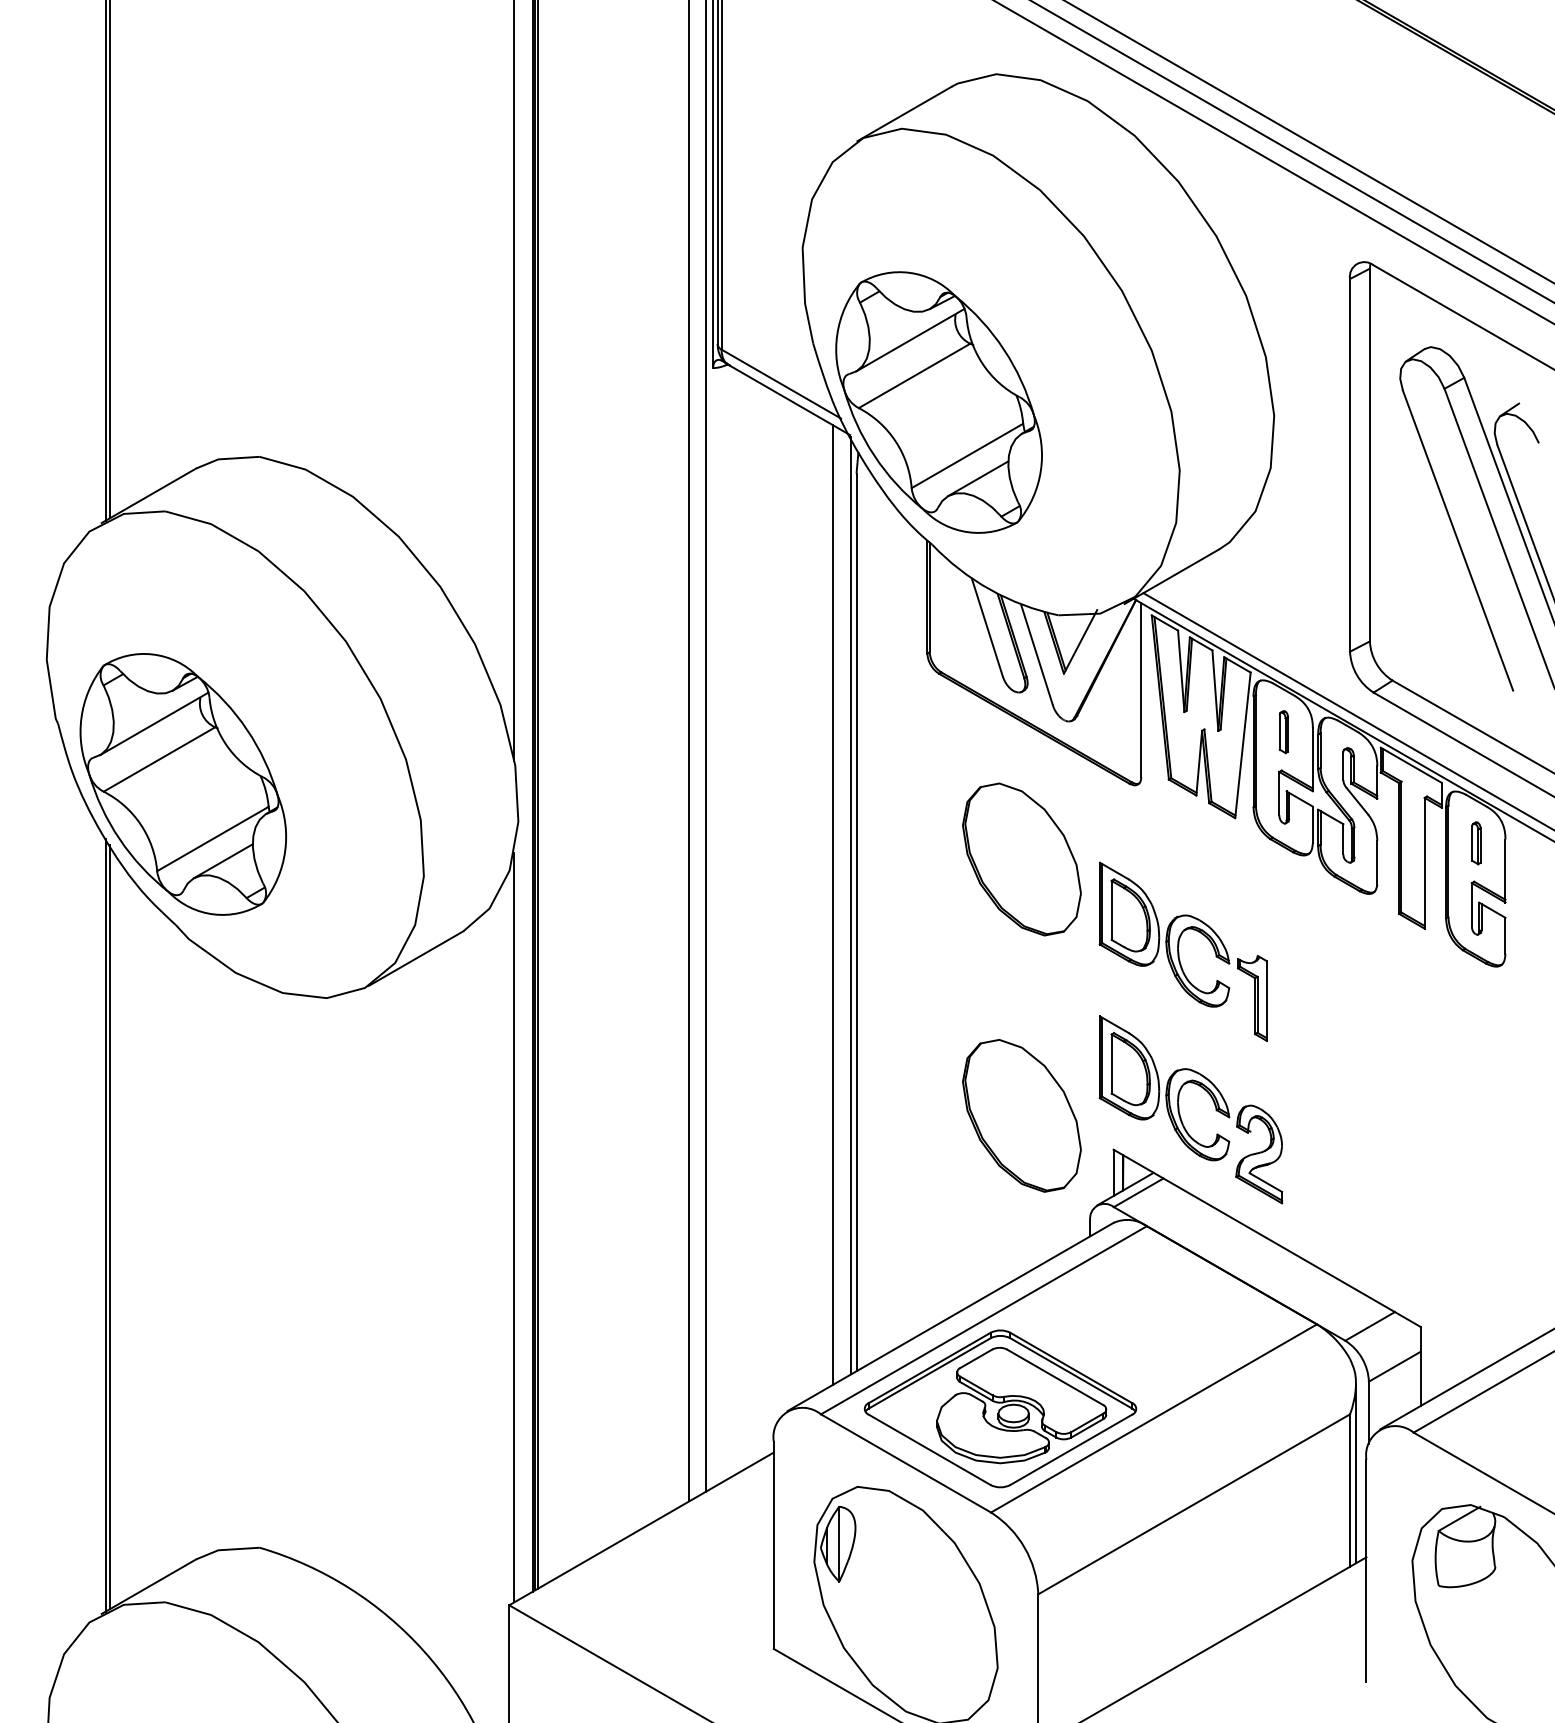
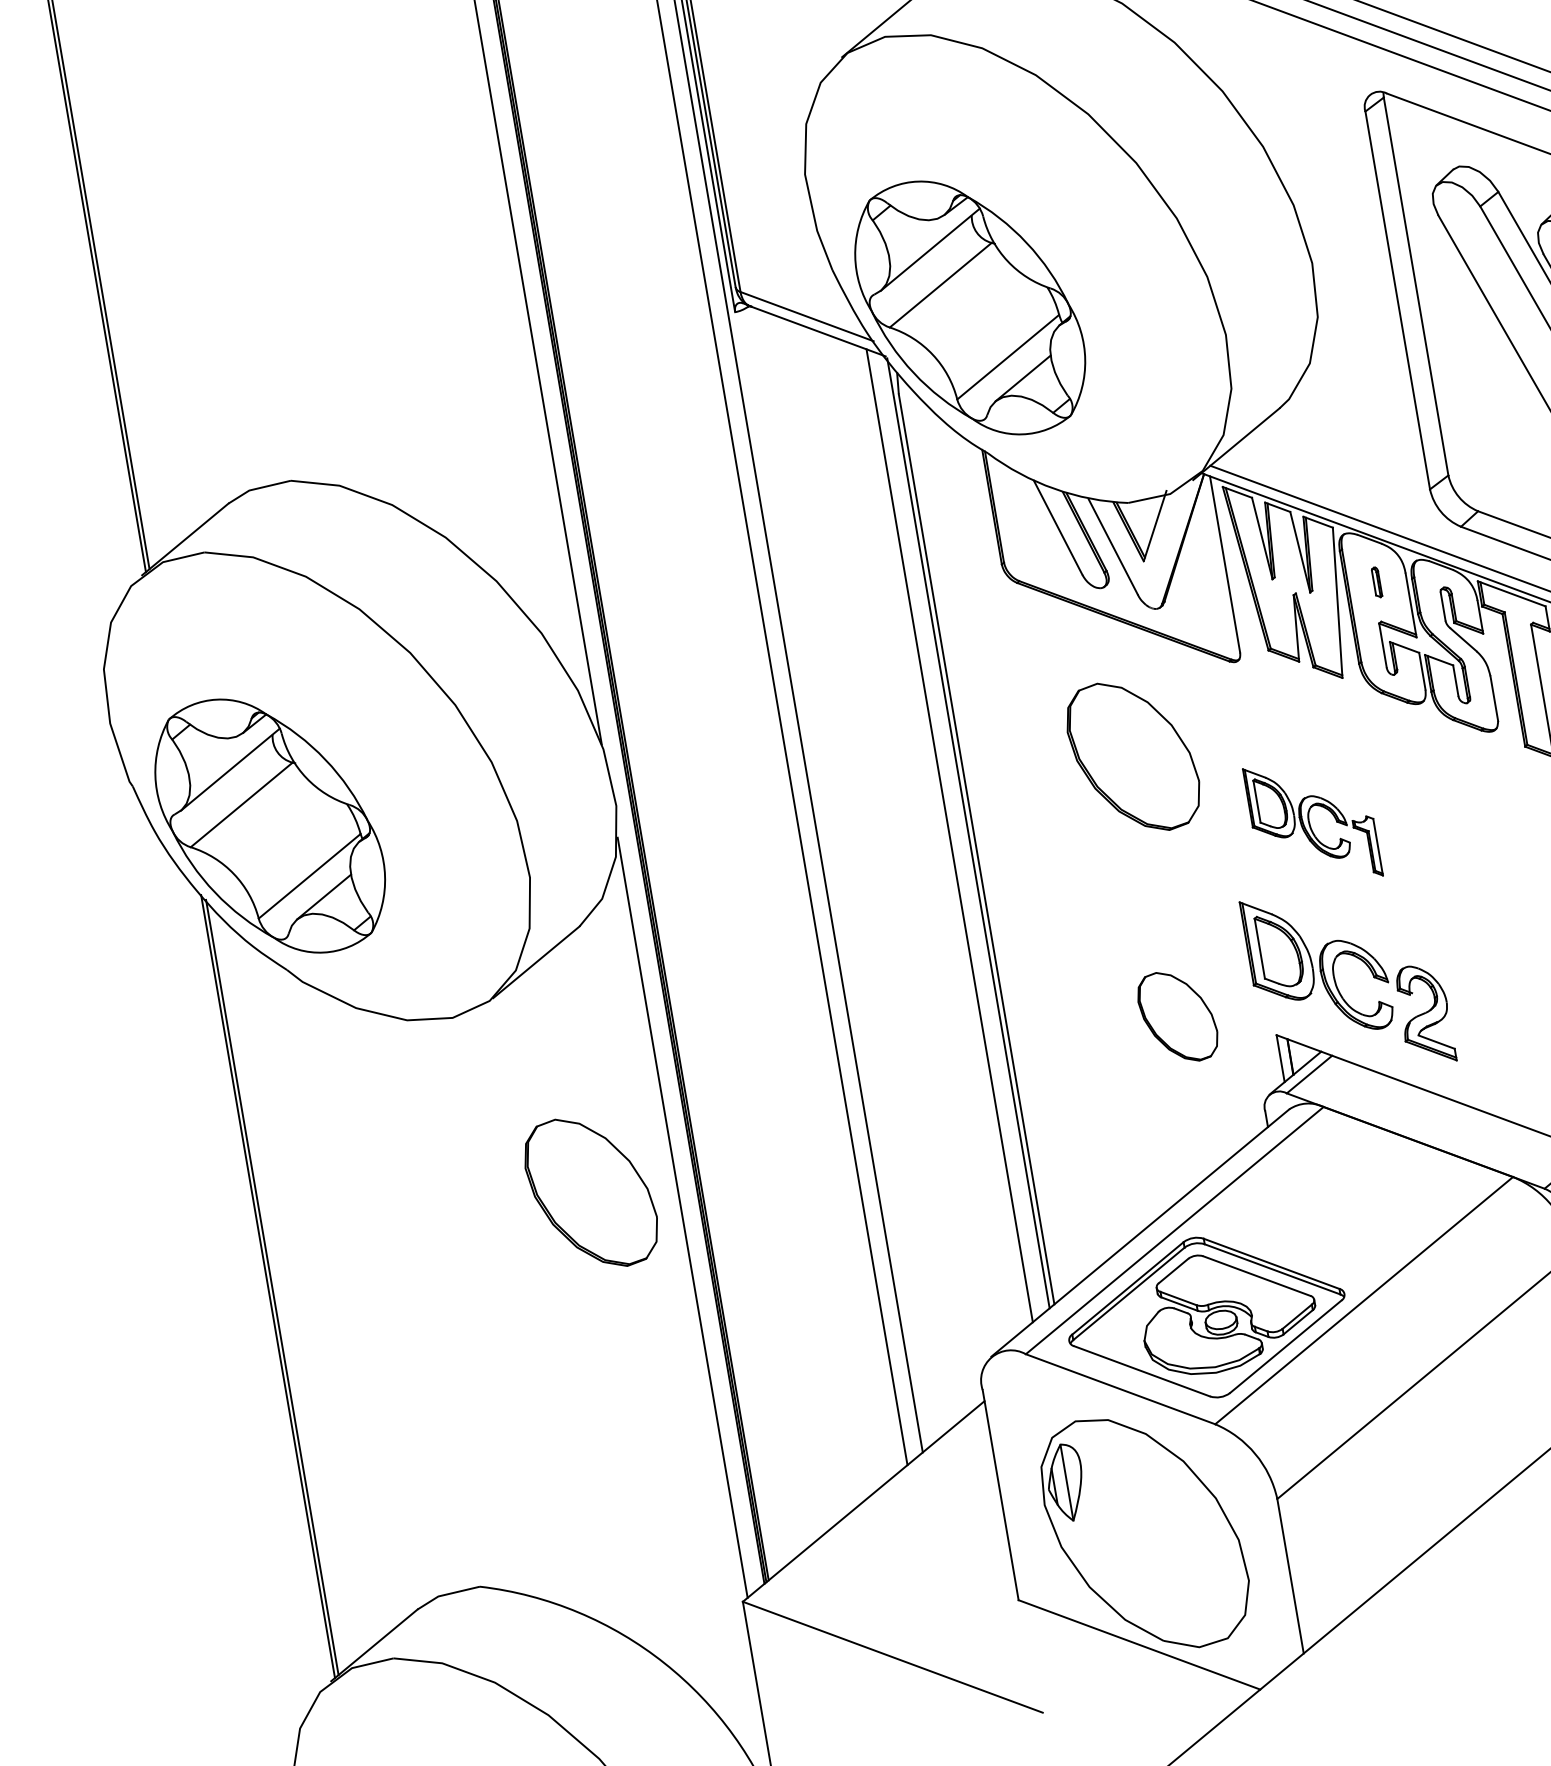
part: (1283, 732) -> (1376, 582), size x0.7
part: (1182, 951) -> (1312, 822), size x0.7
part: (1021, 1115) -> (1177, 1016), size x0.6
part: (430, 1188) -> (590, 1192), added

